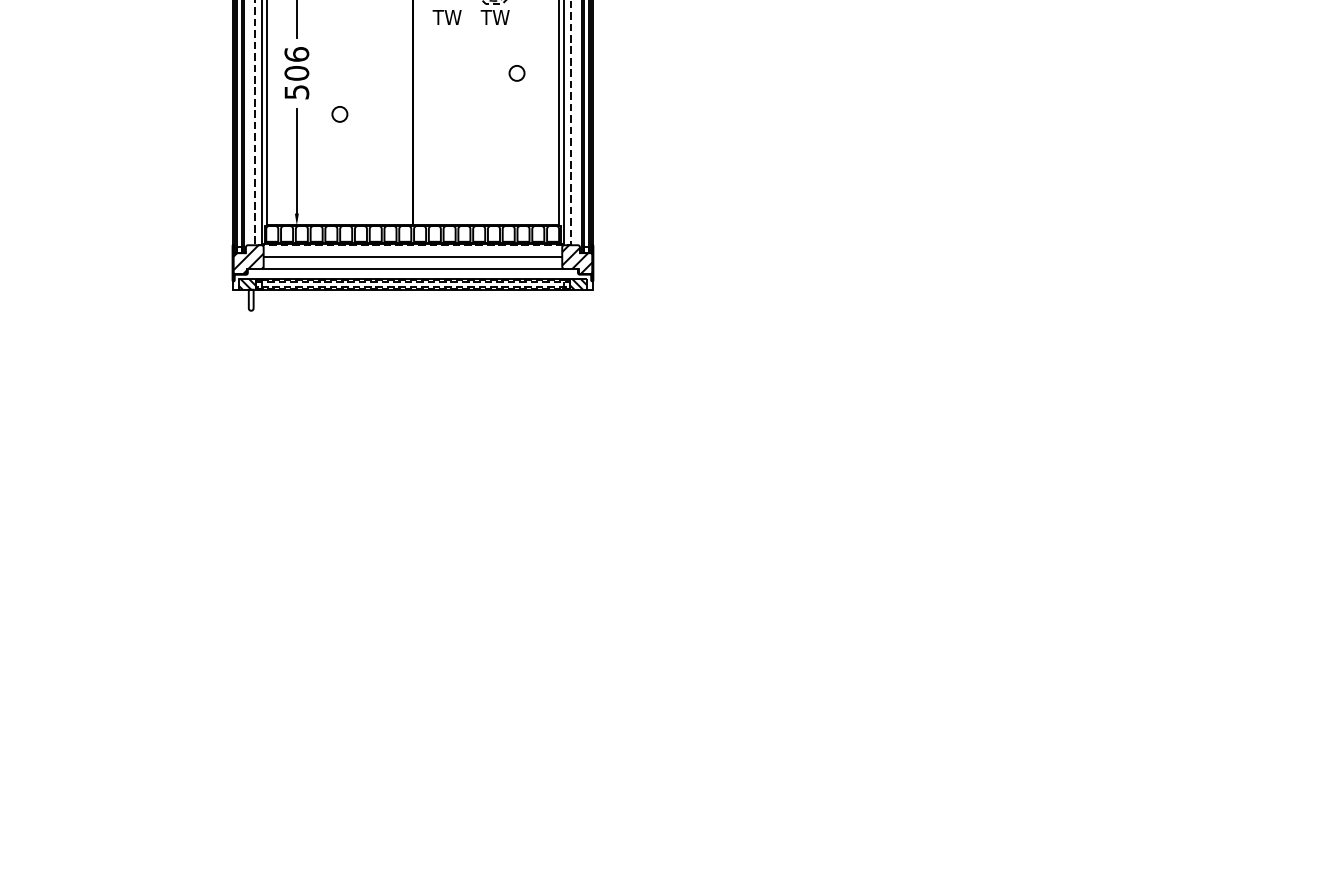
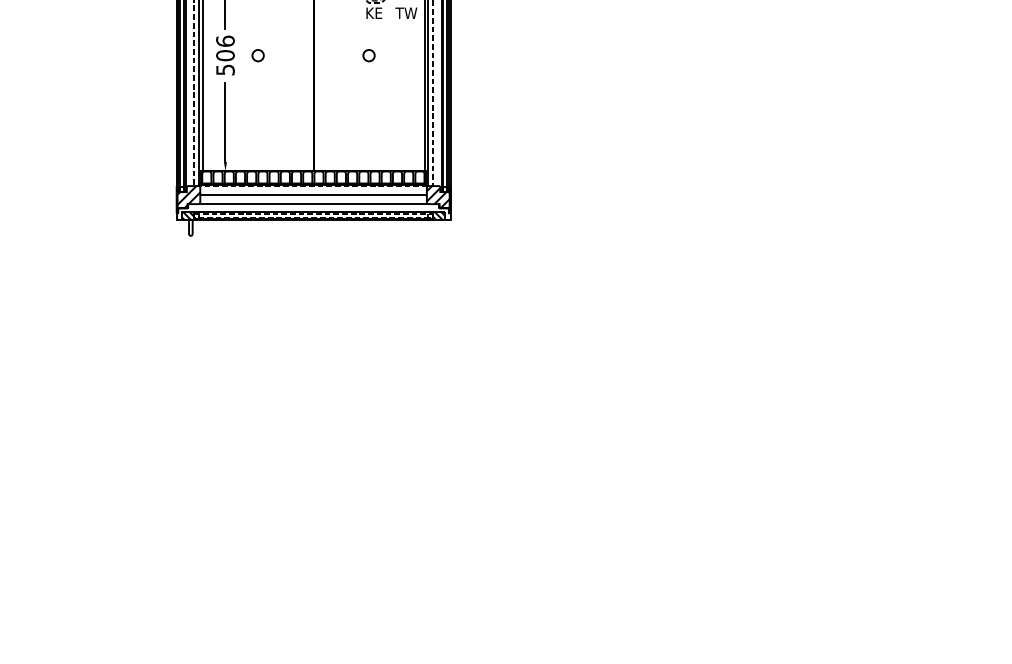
text: (446, 17) -> (405, 13), moved
text: (494, 17) -> (375, 13), TW -> KE
circle: (516, 73) -> (368, 55), moved
circle: (339, 114) -> (257, 55), moved

